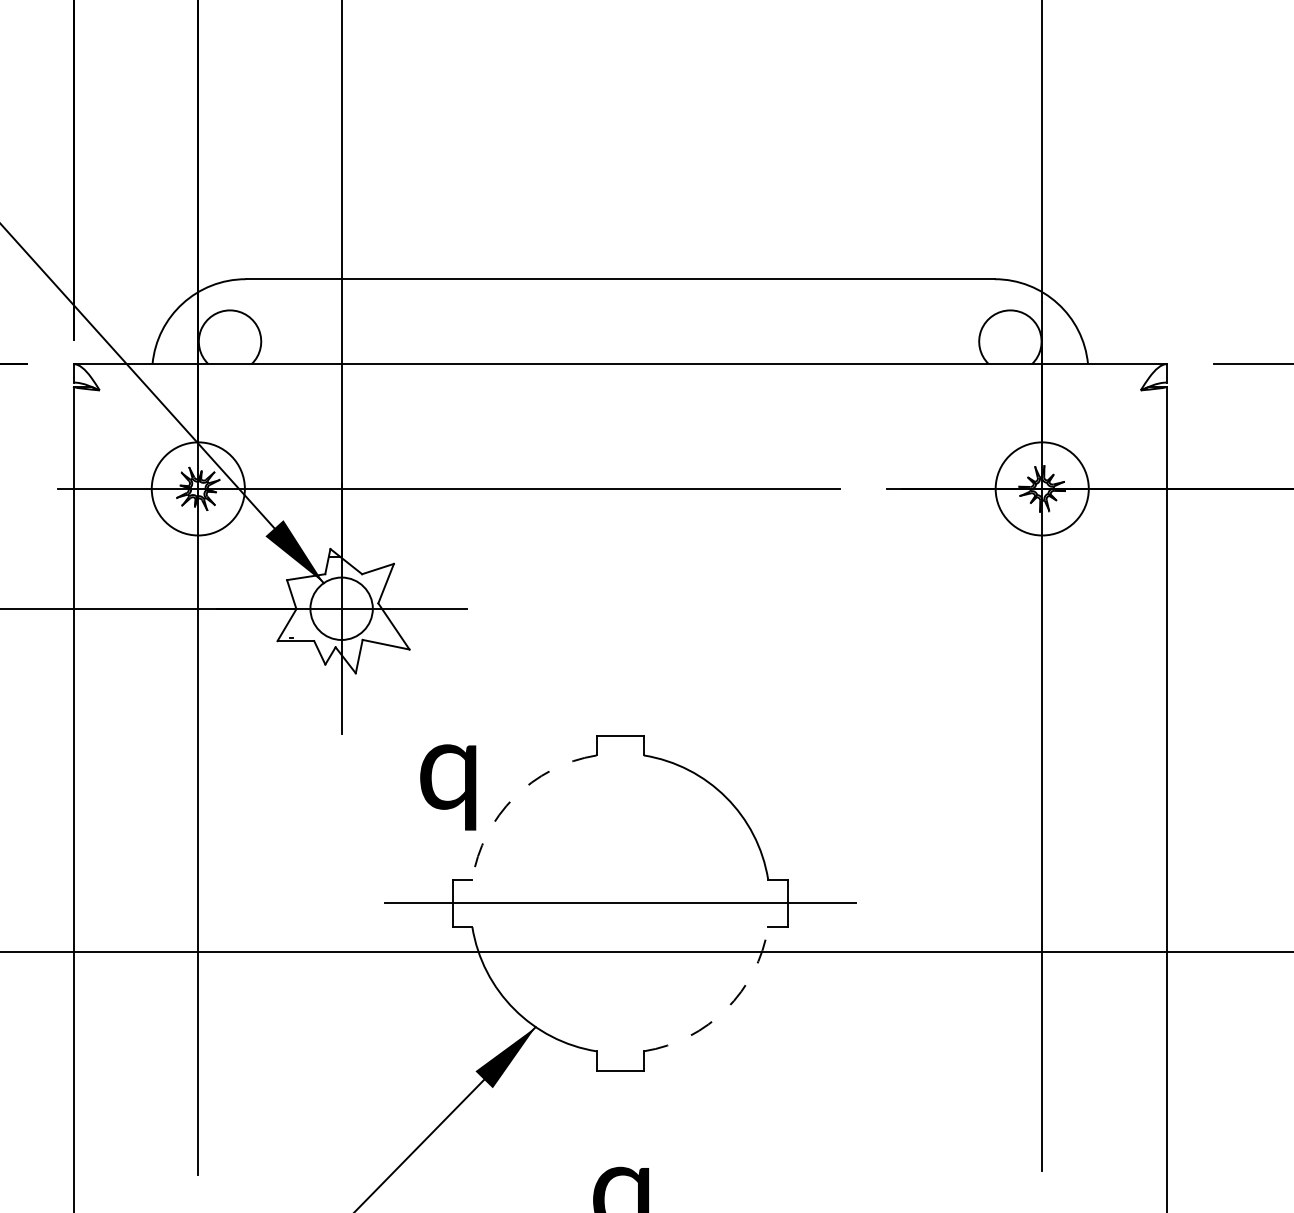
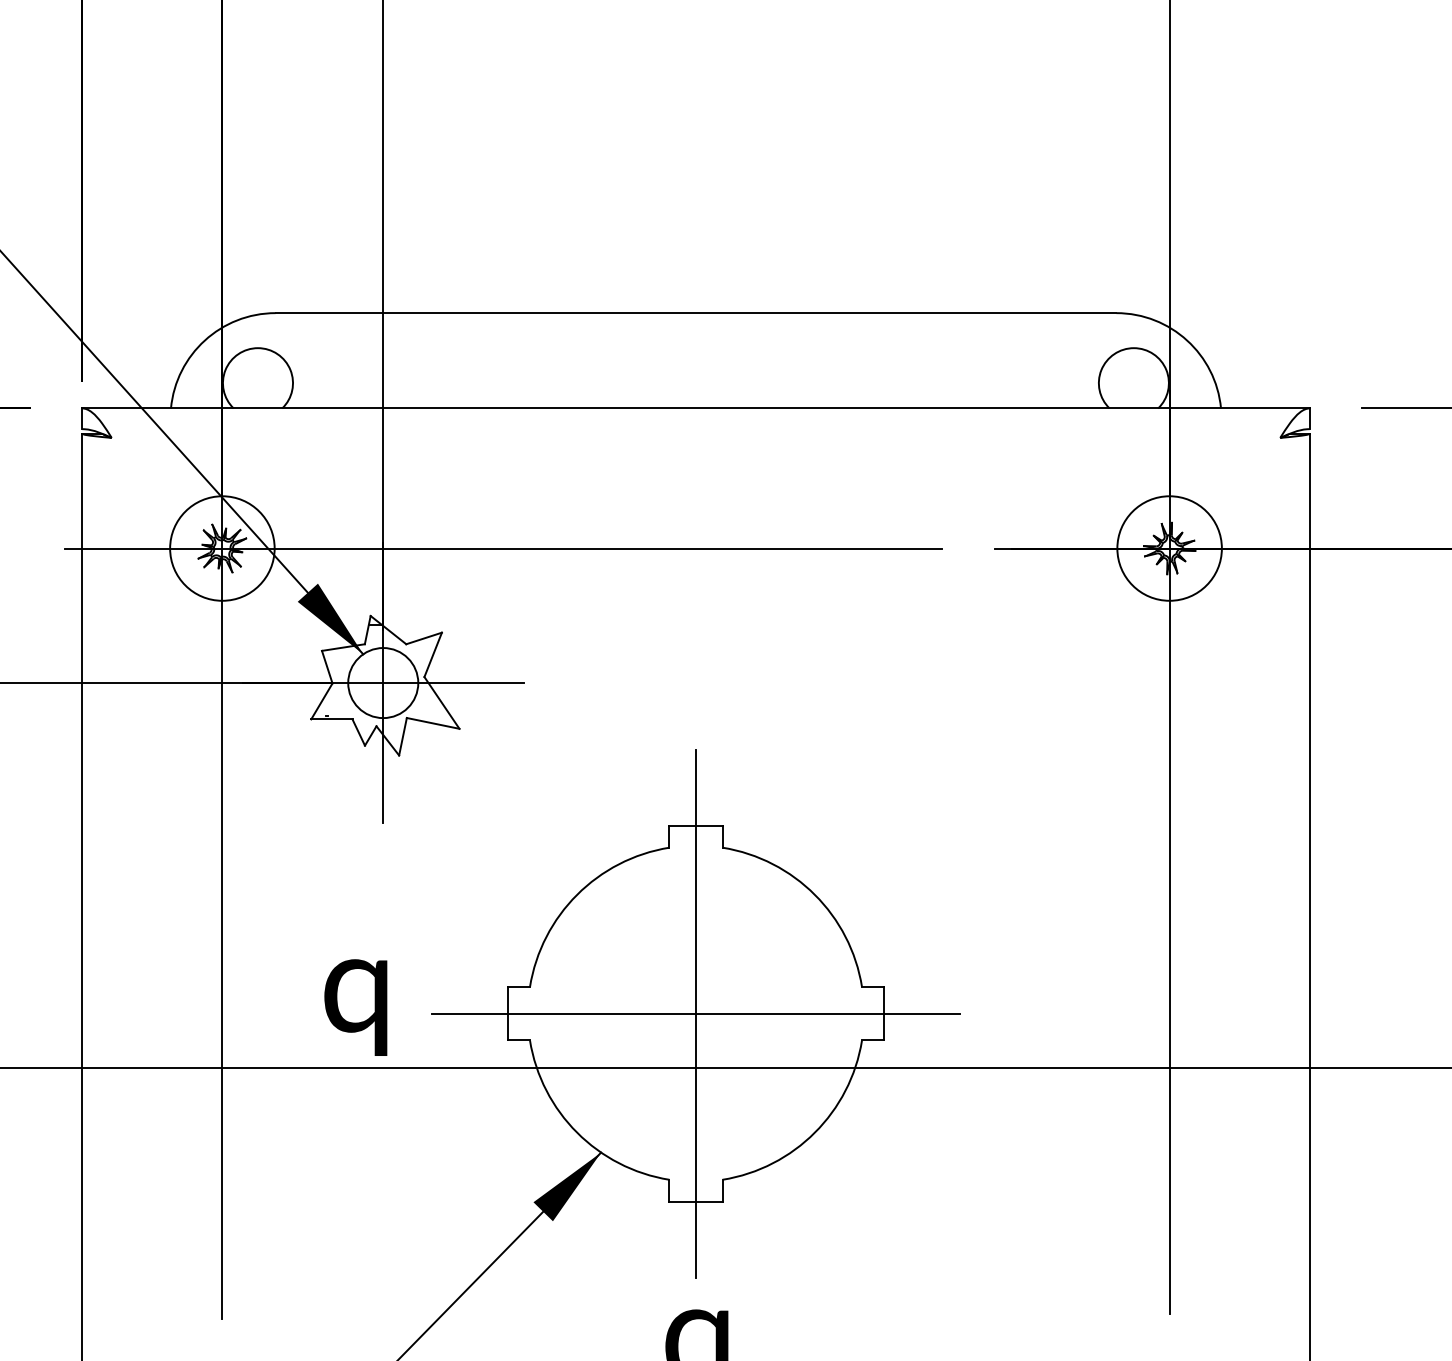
text: (447, 787) -> (355, 1007), moved
arc: (514, 797) -> (577, 894), dashed -> solid
line: (620, 903) -> (696, 1013), added
arc: (725, 1009) -> (814, 1132), dashed -> solid

